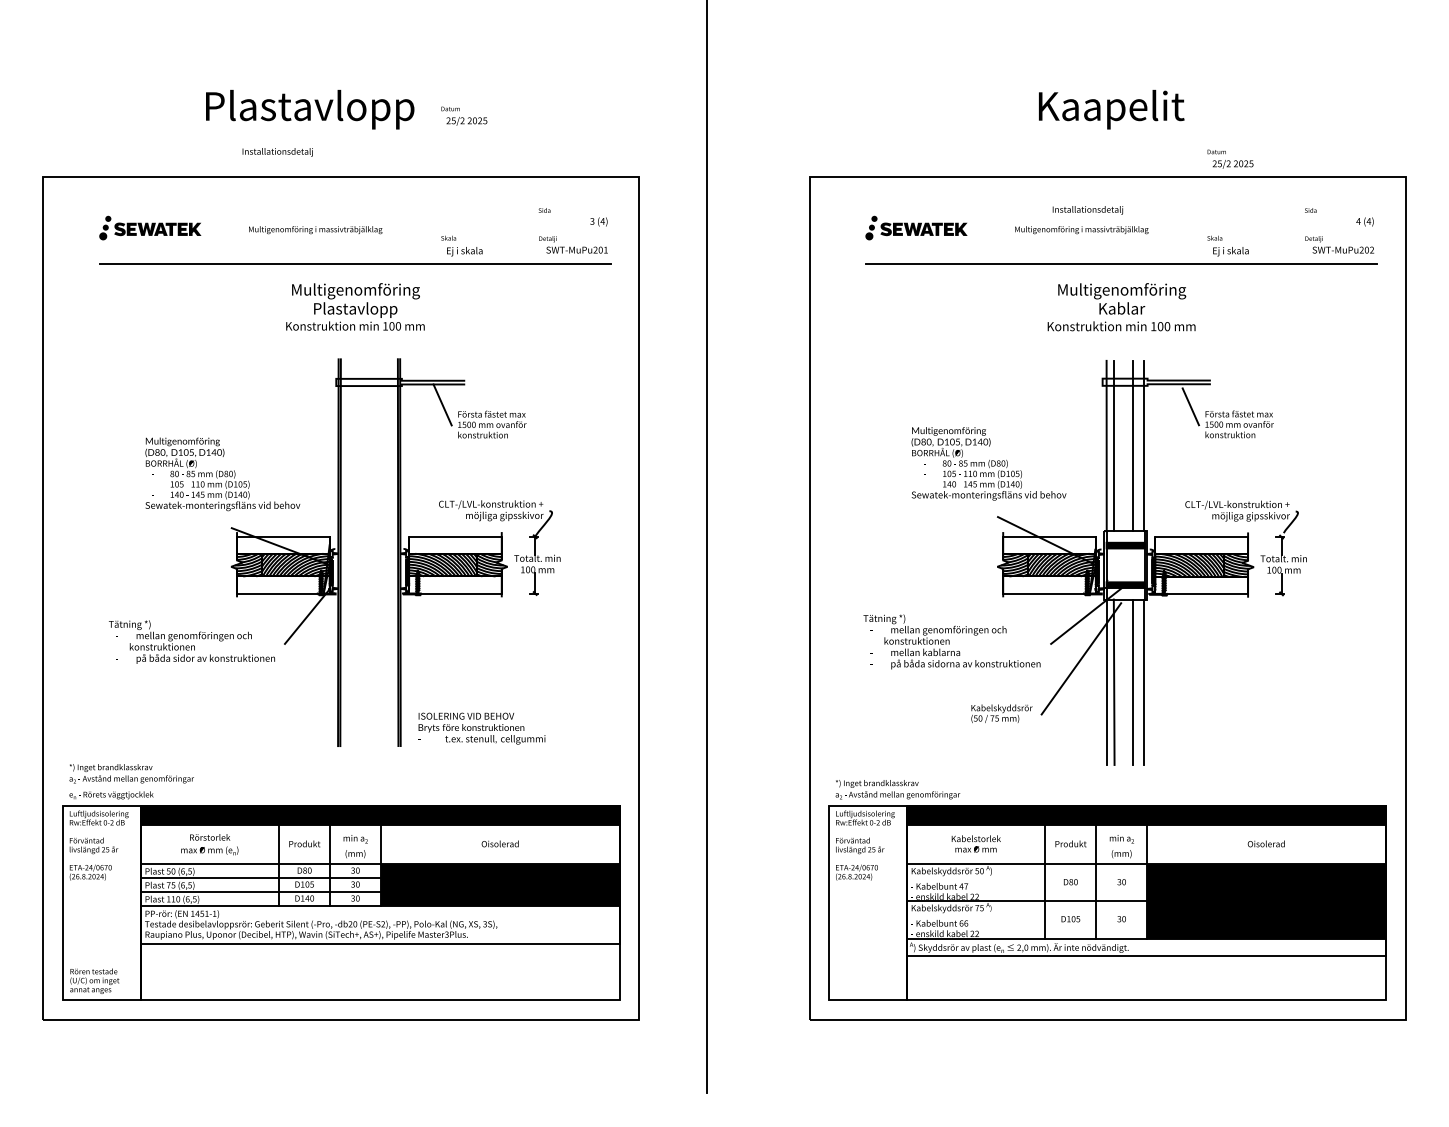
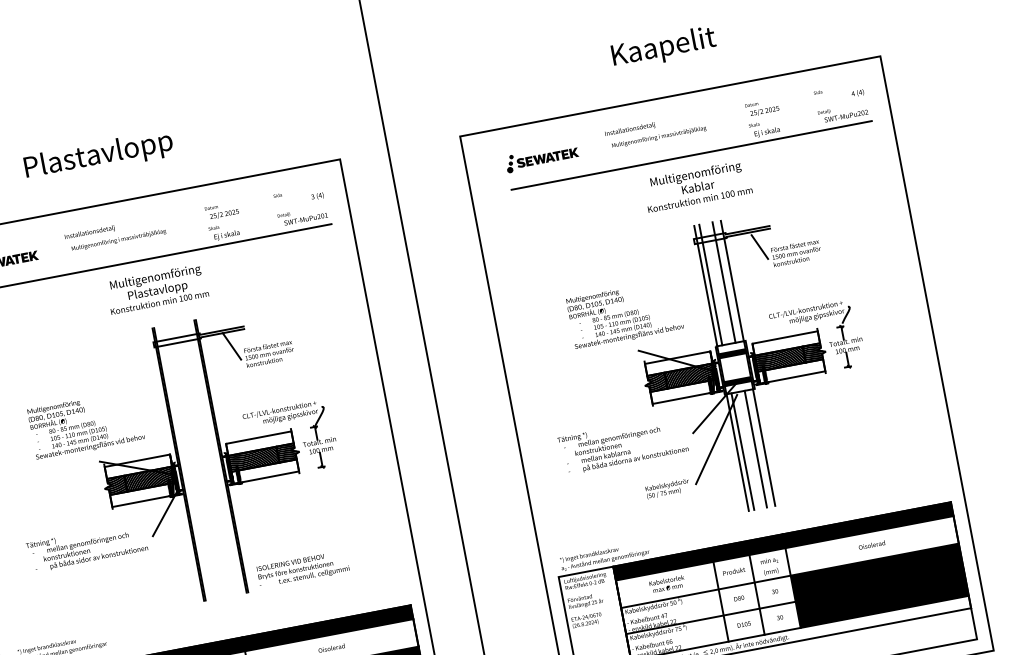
text: (464, 115) -> (222, 210), moved
text: (277, 152) -> (89, 232), moved
text: (1230, 158) -> (762, 107), moved
text: (1087, 210) -> (629, 129), moved

